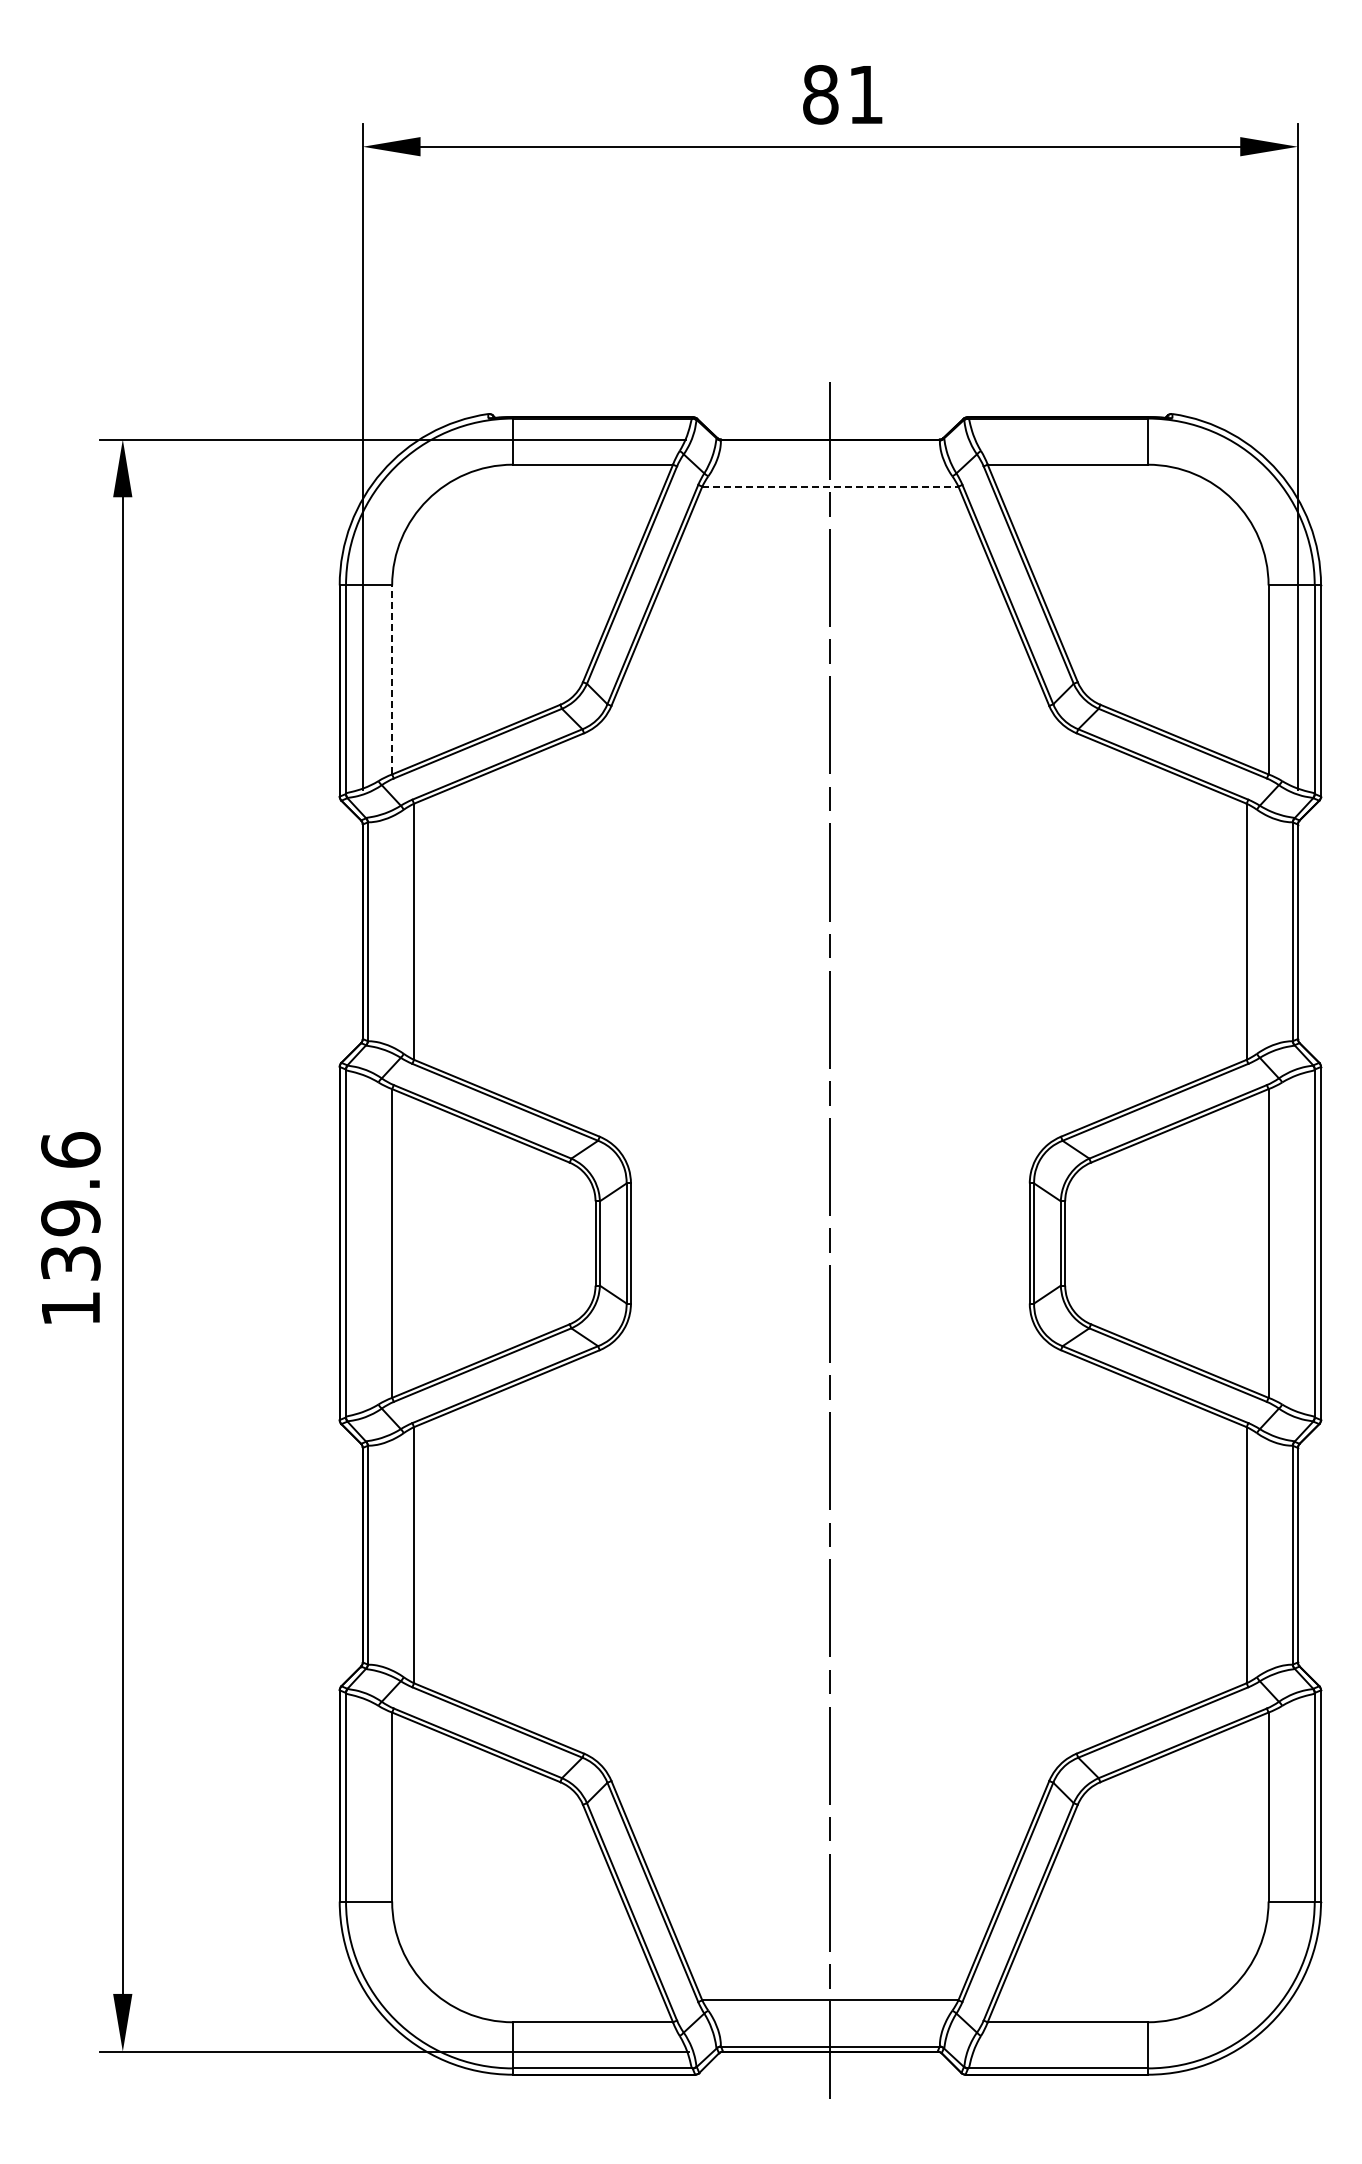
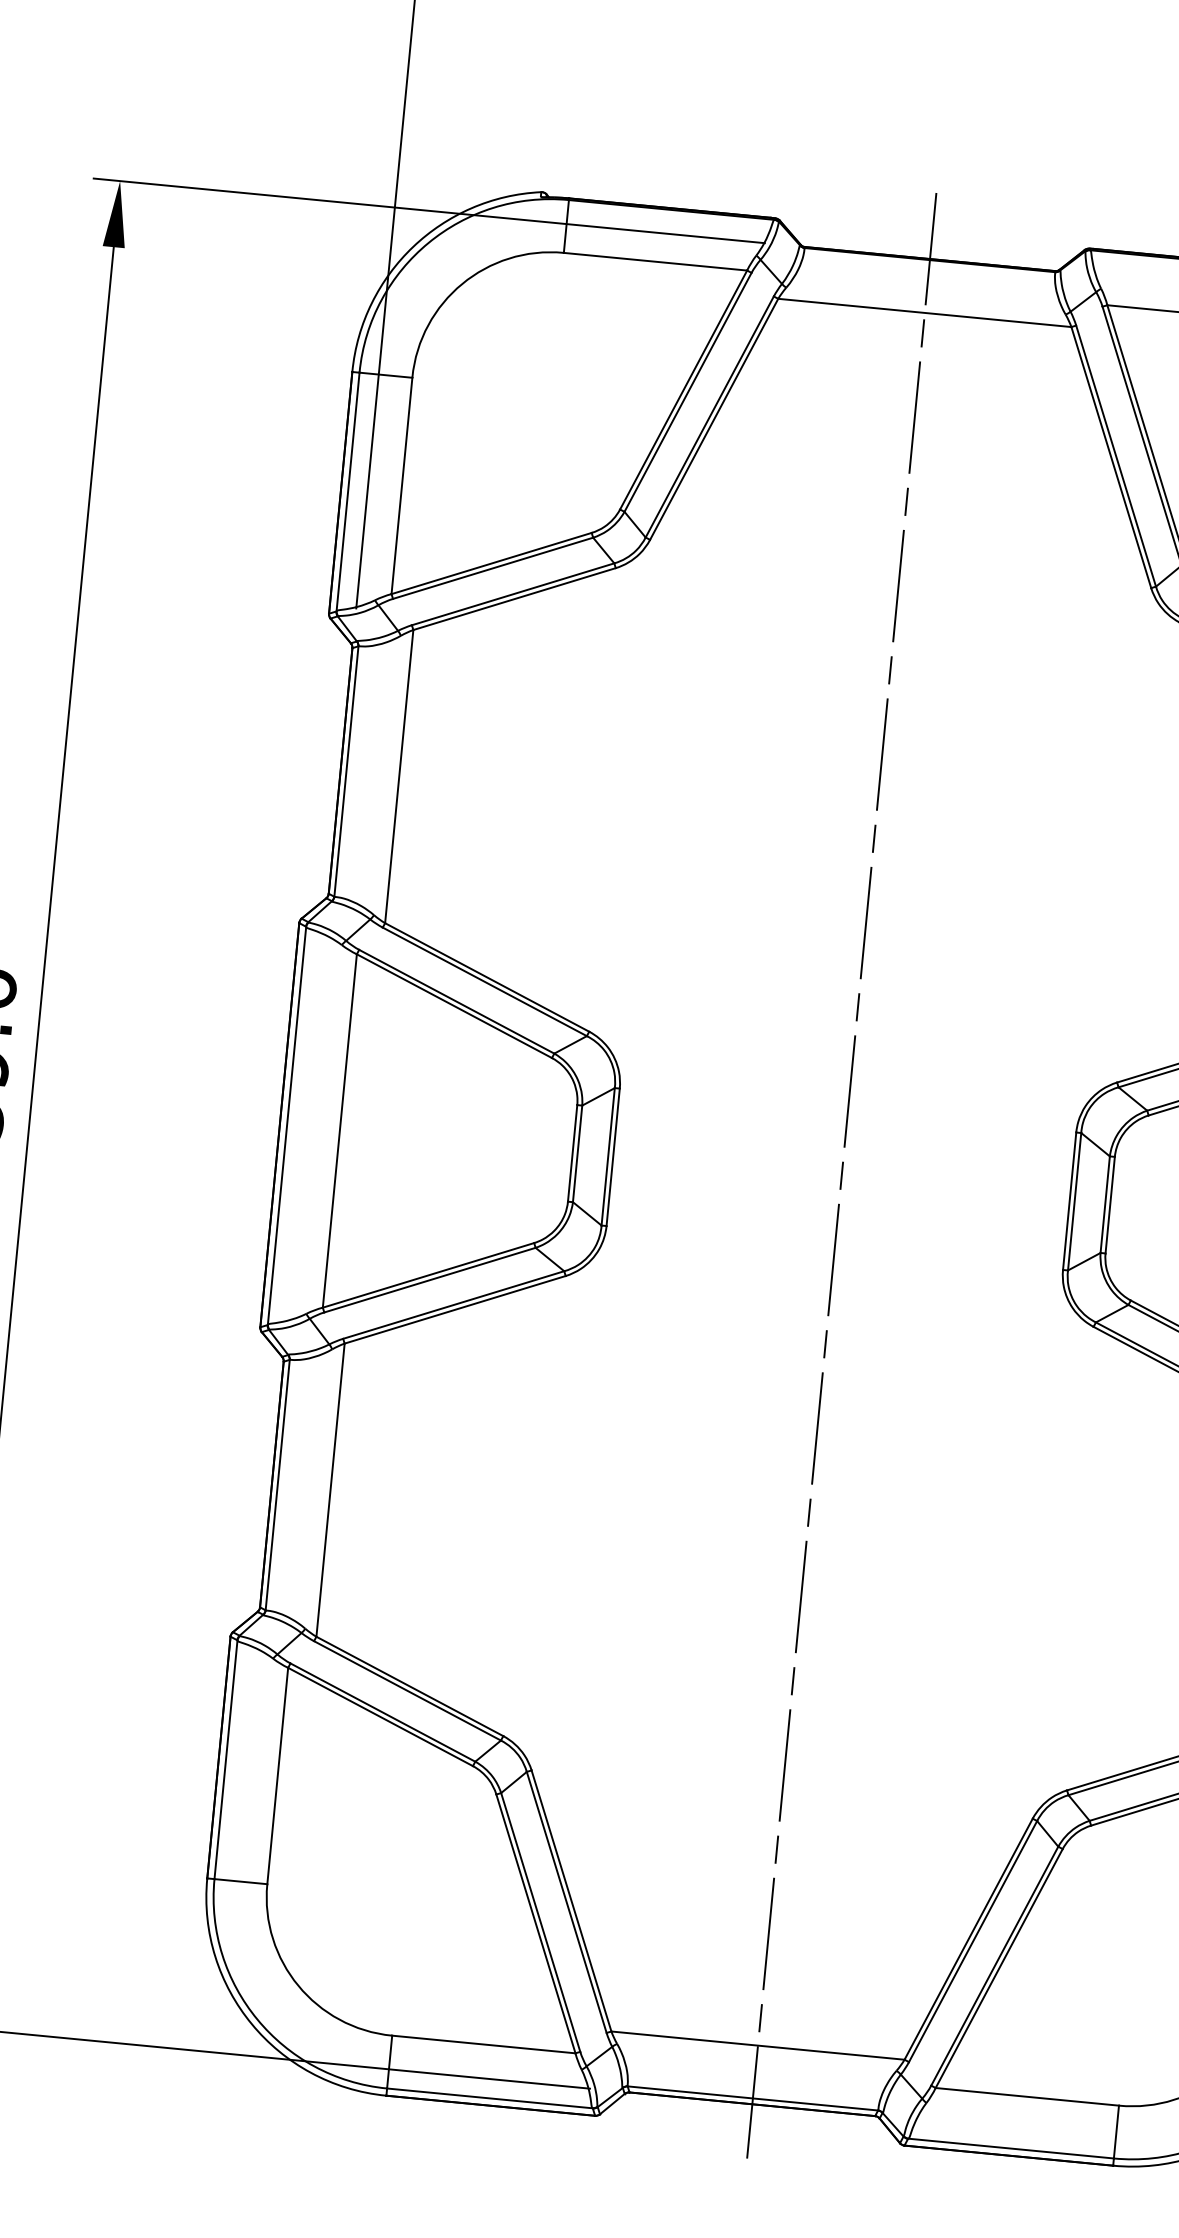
line: (830, 486) -> (924, 312), dashed -> solid
line: (392, 679) -> (402, 485), dashed -> solid

